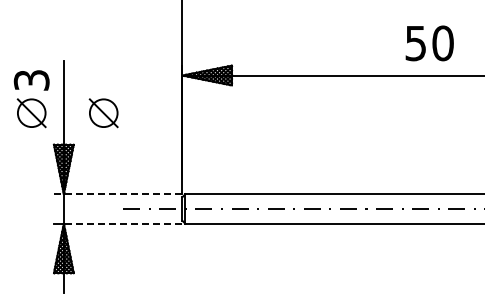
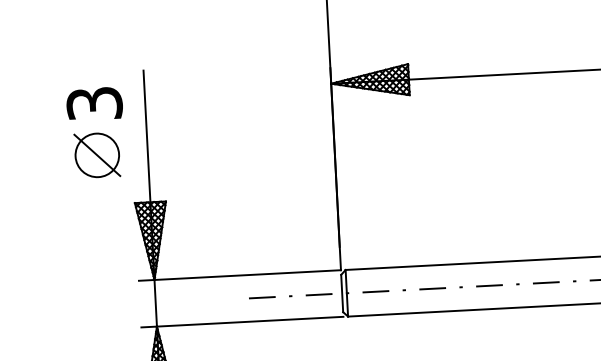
part: (103, 113) -> (210, 149), removed
line: (118, 194) -> (240, 276), dashed -> solid
line: (122, 223) -> (249, 321), dashed -> solid

